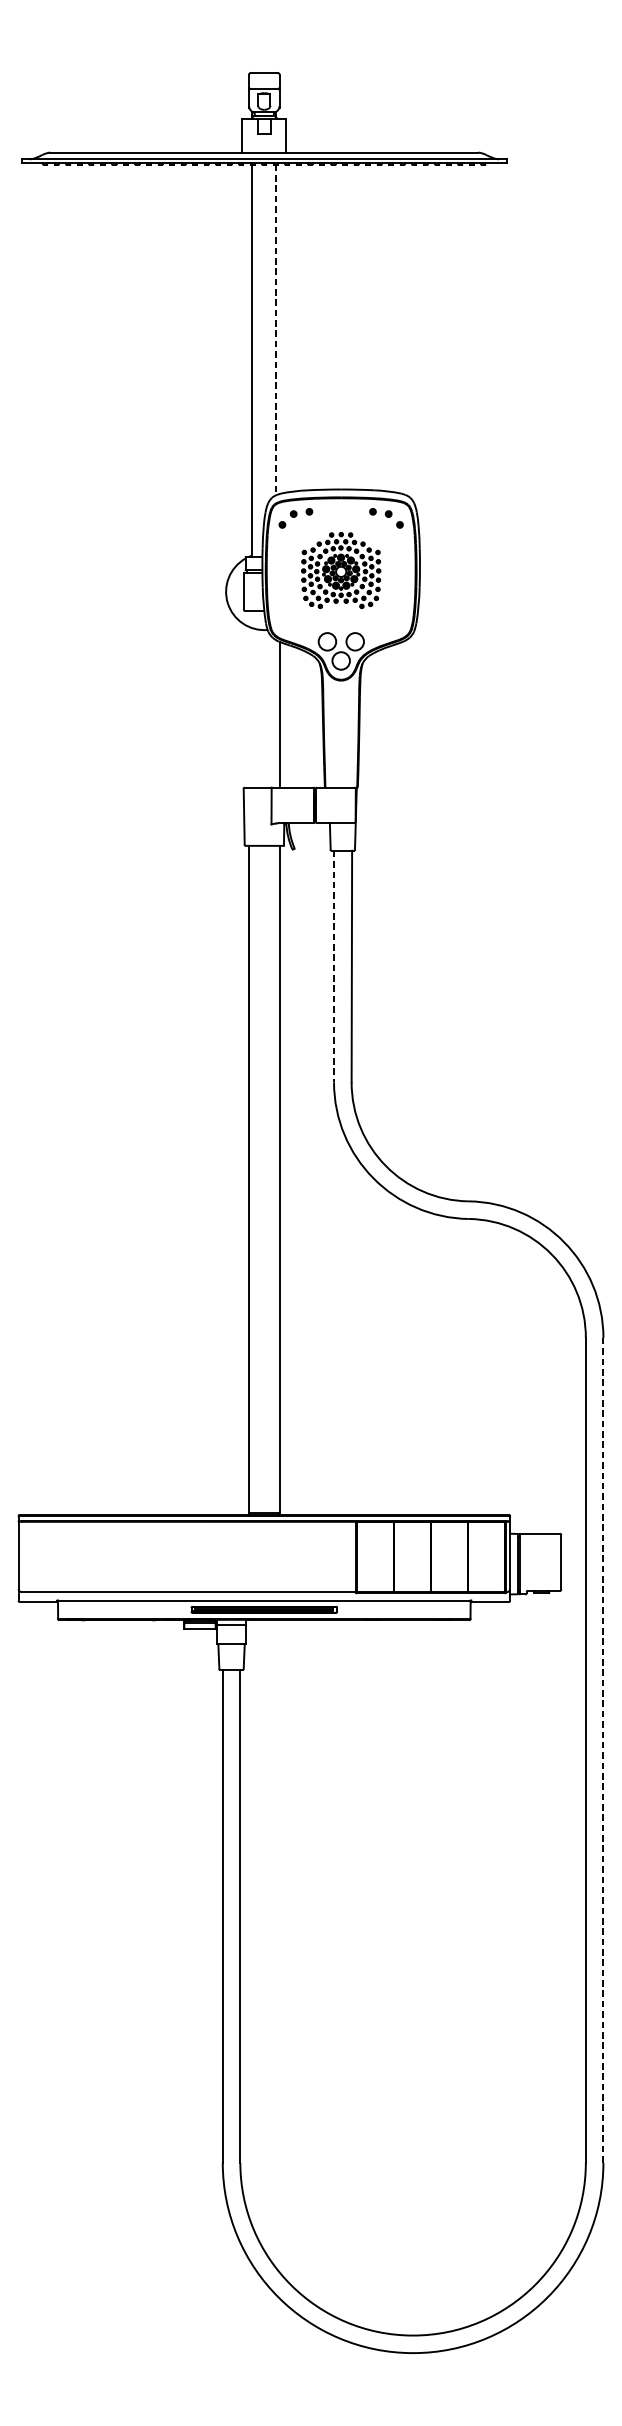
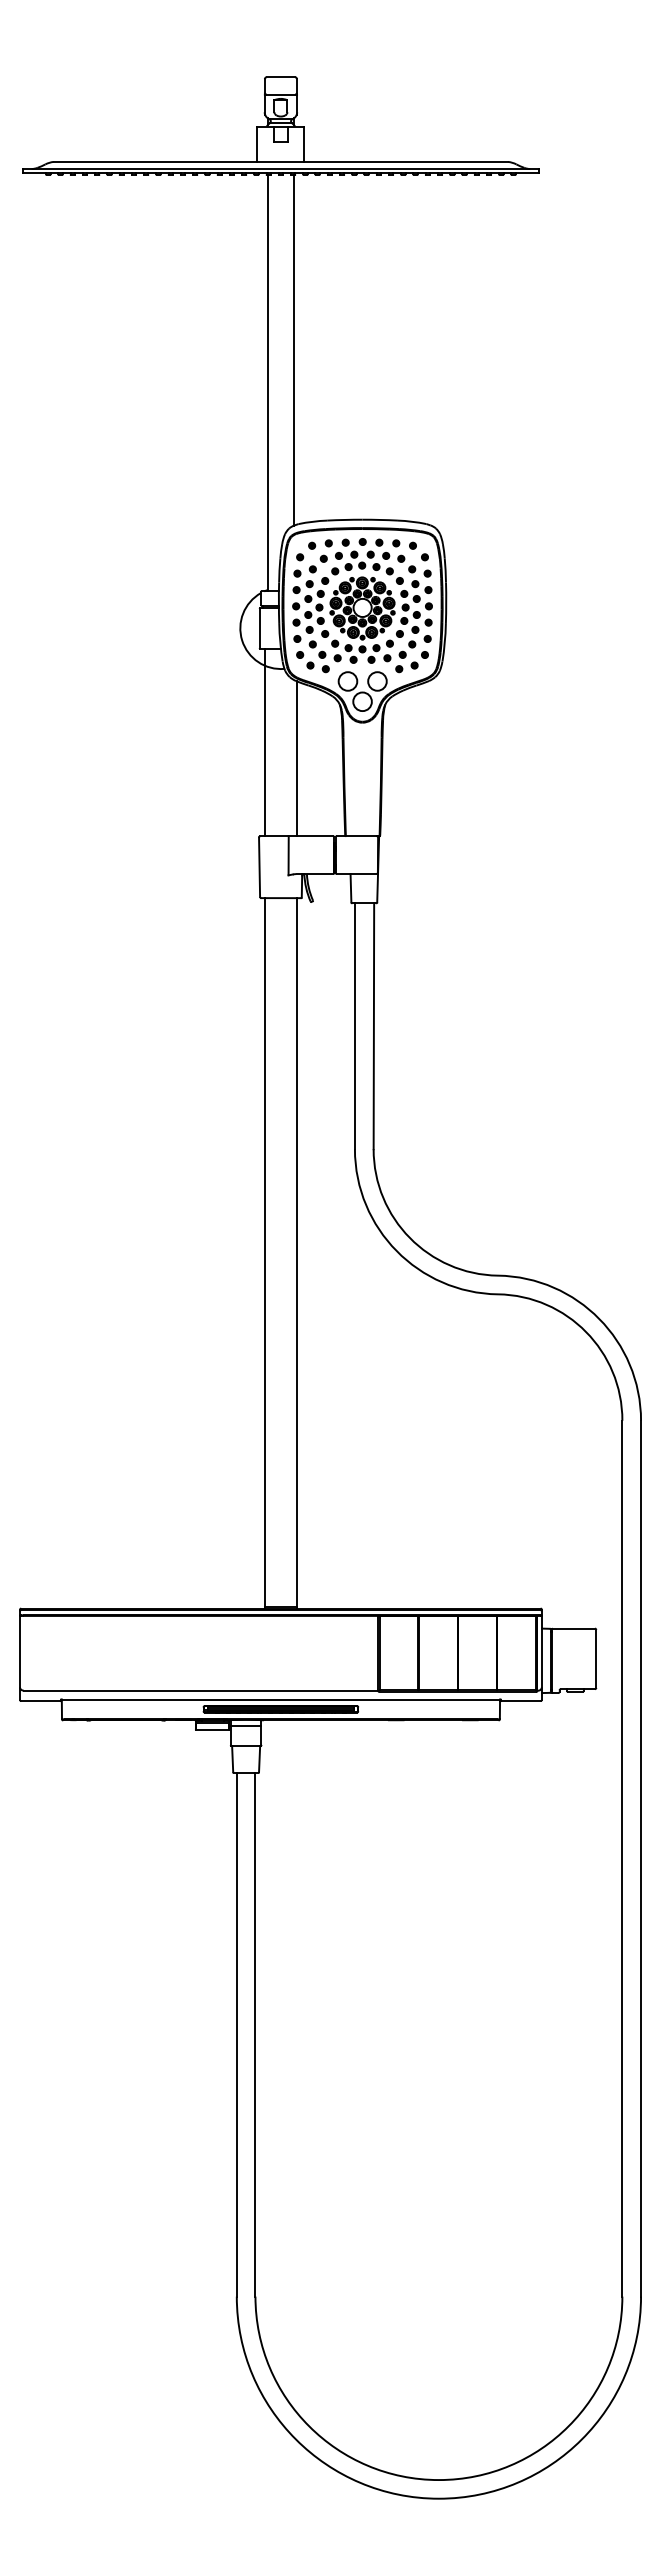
line: (276, 330) -> (293, 350), dashed -> solid
part: (341, 570) -> (362, 605), size x1.67
line: (248, 699) -> (264, 742), added
line: (333, 966) -> (354, 1026), dashed -> solid
line: (603, 1750) -> (641, 1858), dashed -> solid

